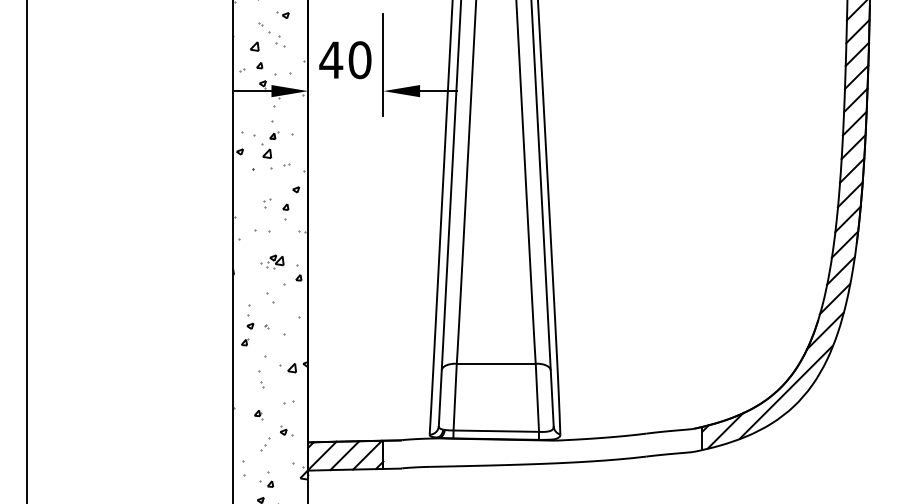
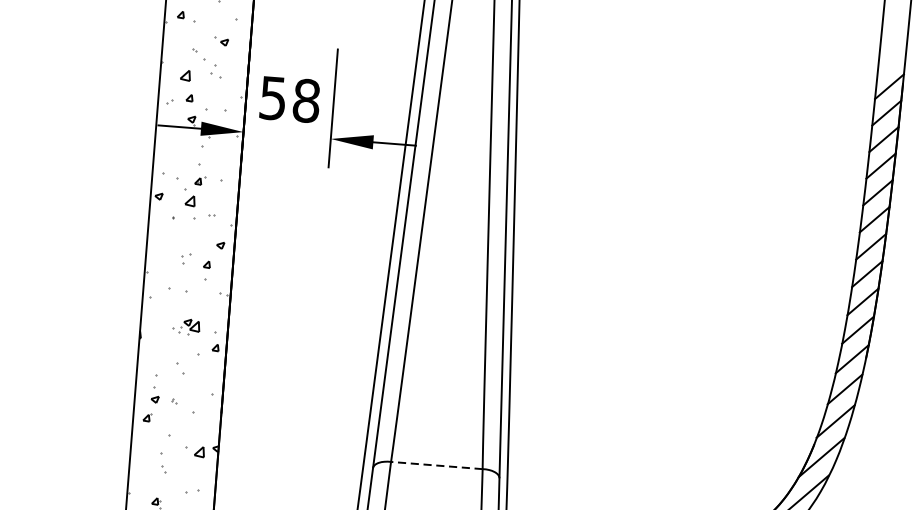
text: (345, 60) -> (289, 99), 40 -> 58
line: (495, 363) -> (435, 465), solid -> dashed

